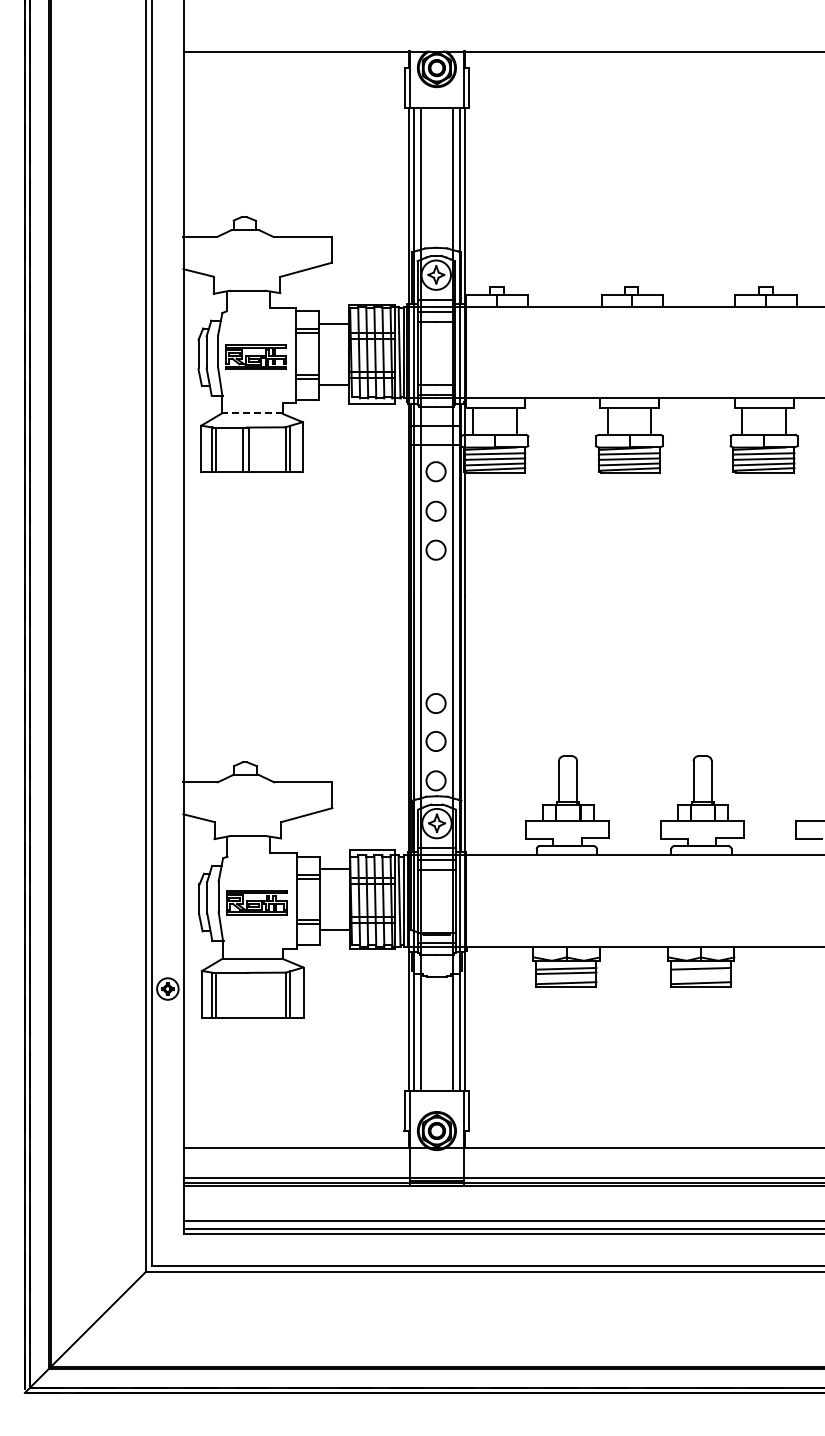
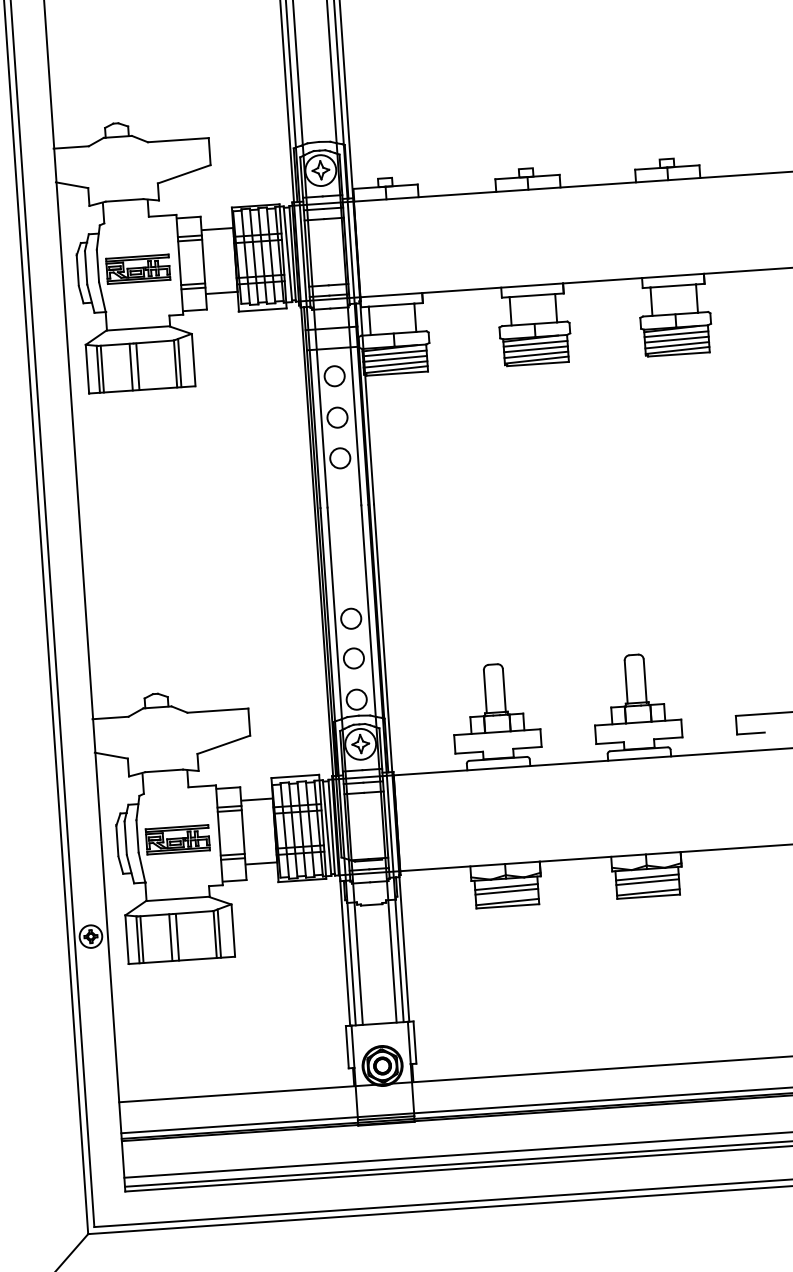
line: (252, 413) -> (138, 328), dashed -> solid
line: (701, 973) -> (648, 882), added
line: (243, 994) -> (170, 936), added
line: (250, 995) -> (177, 937), added

